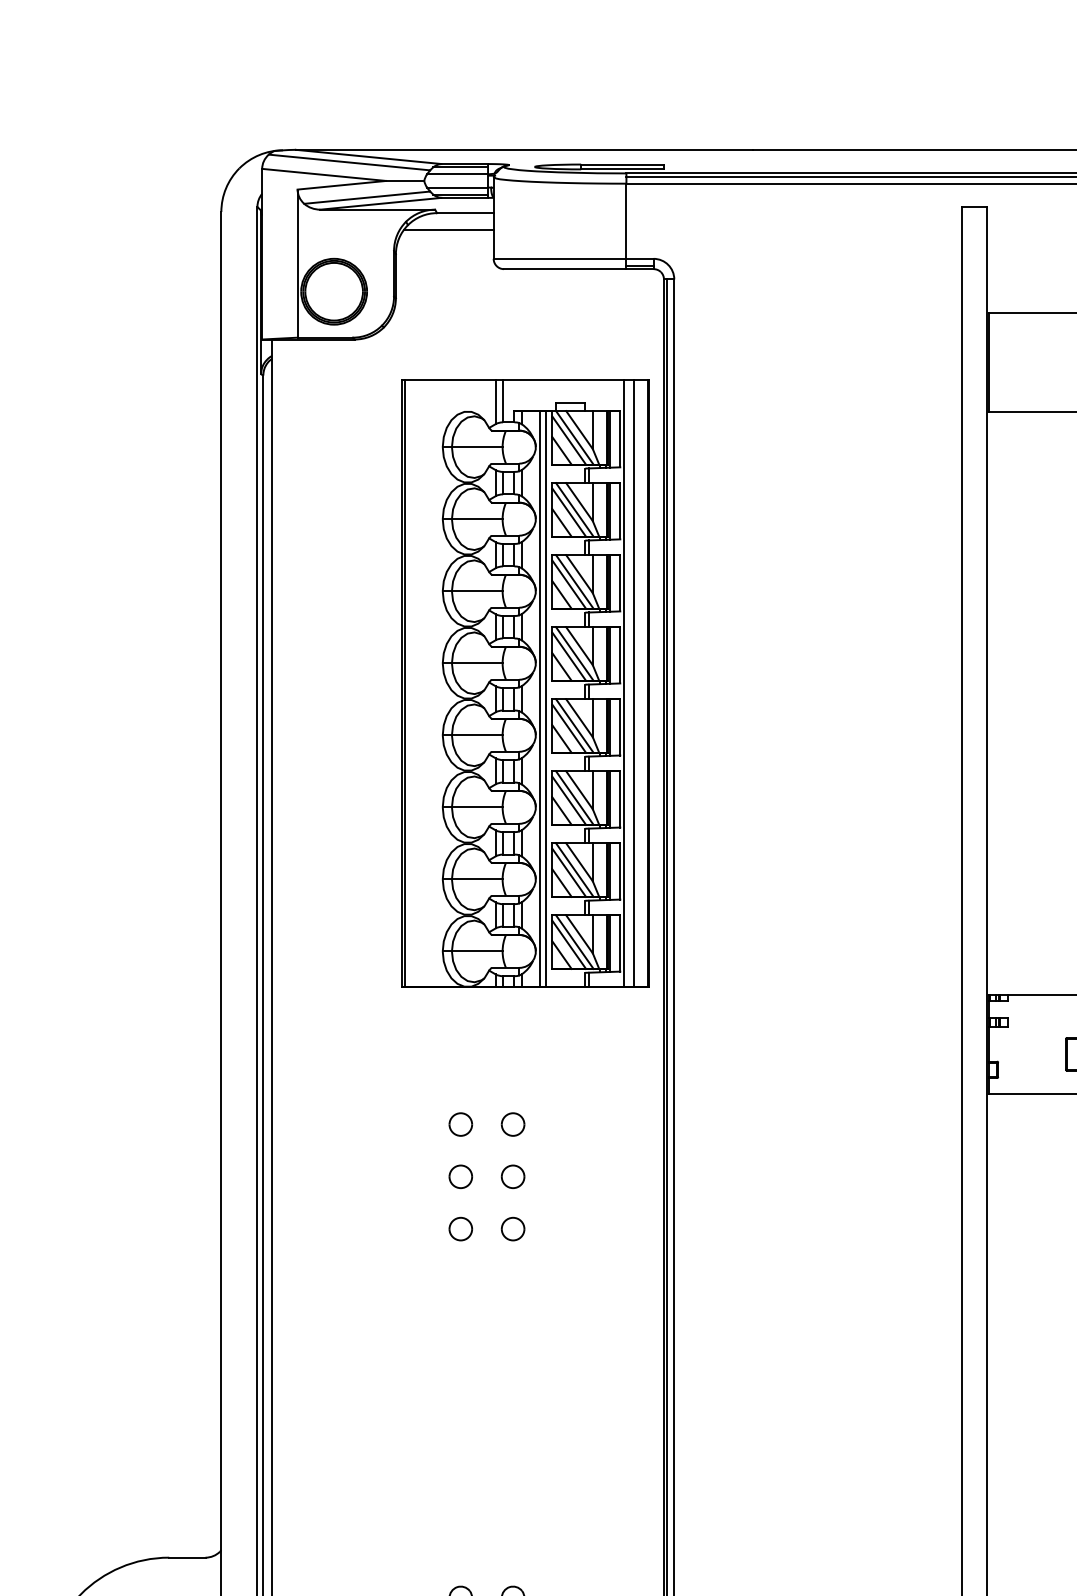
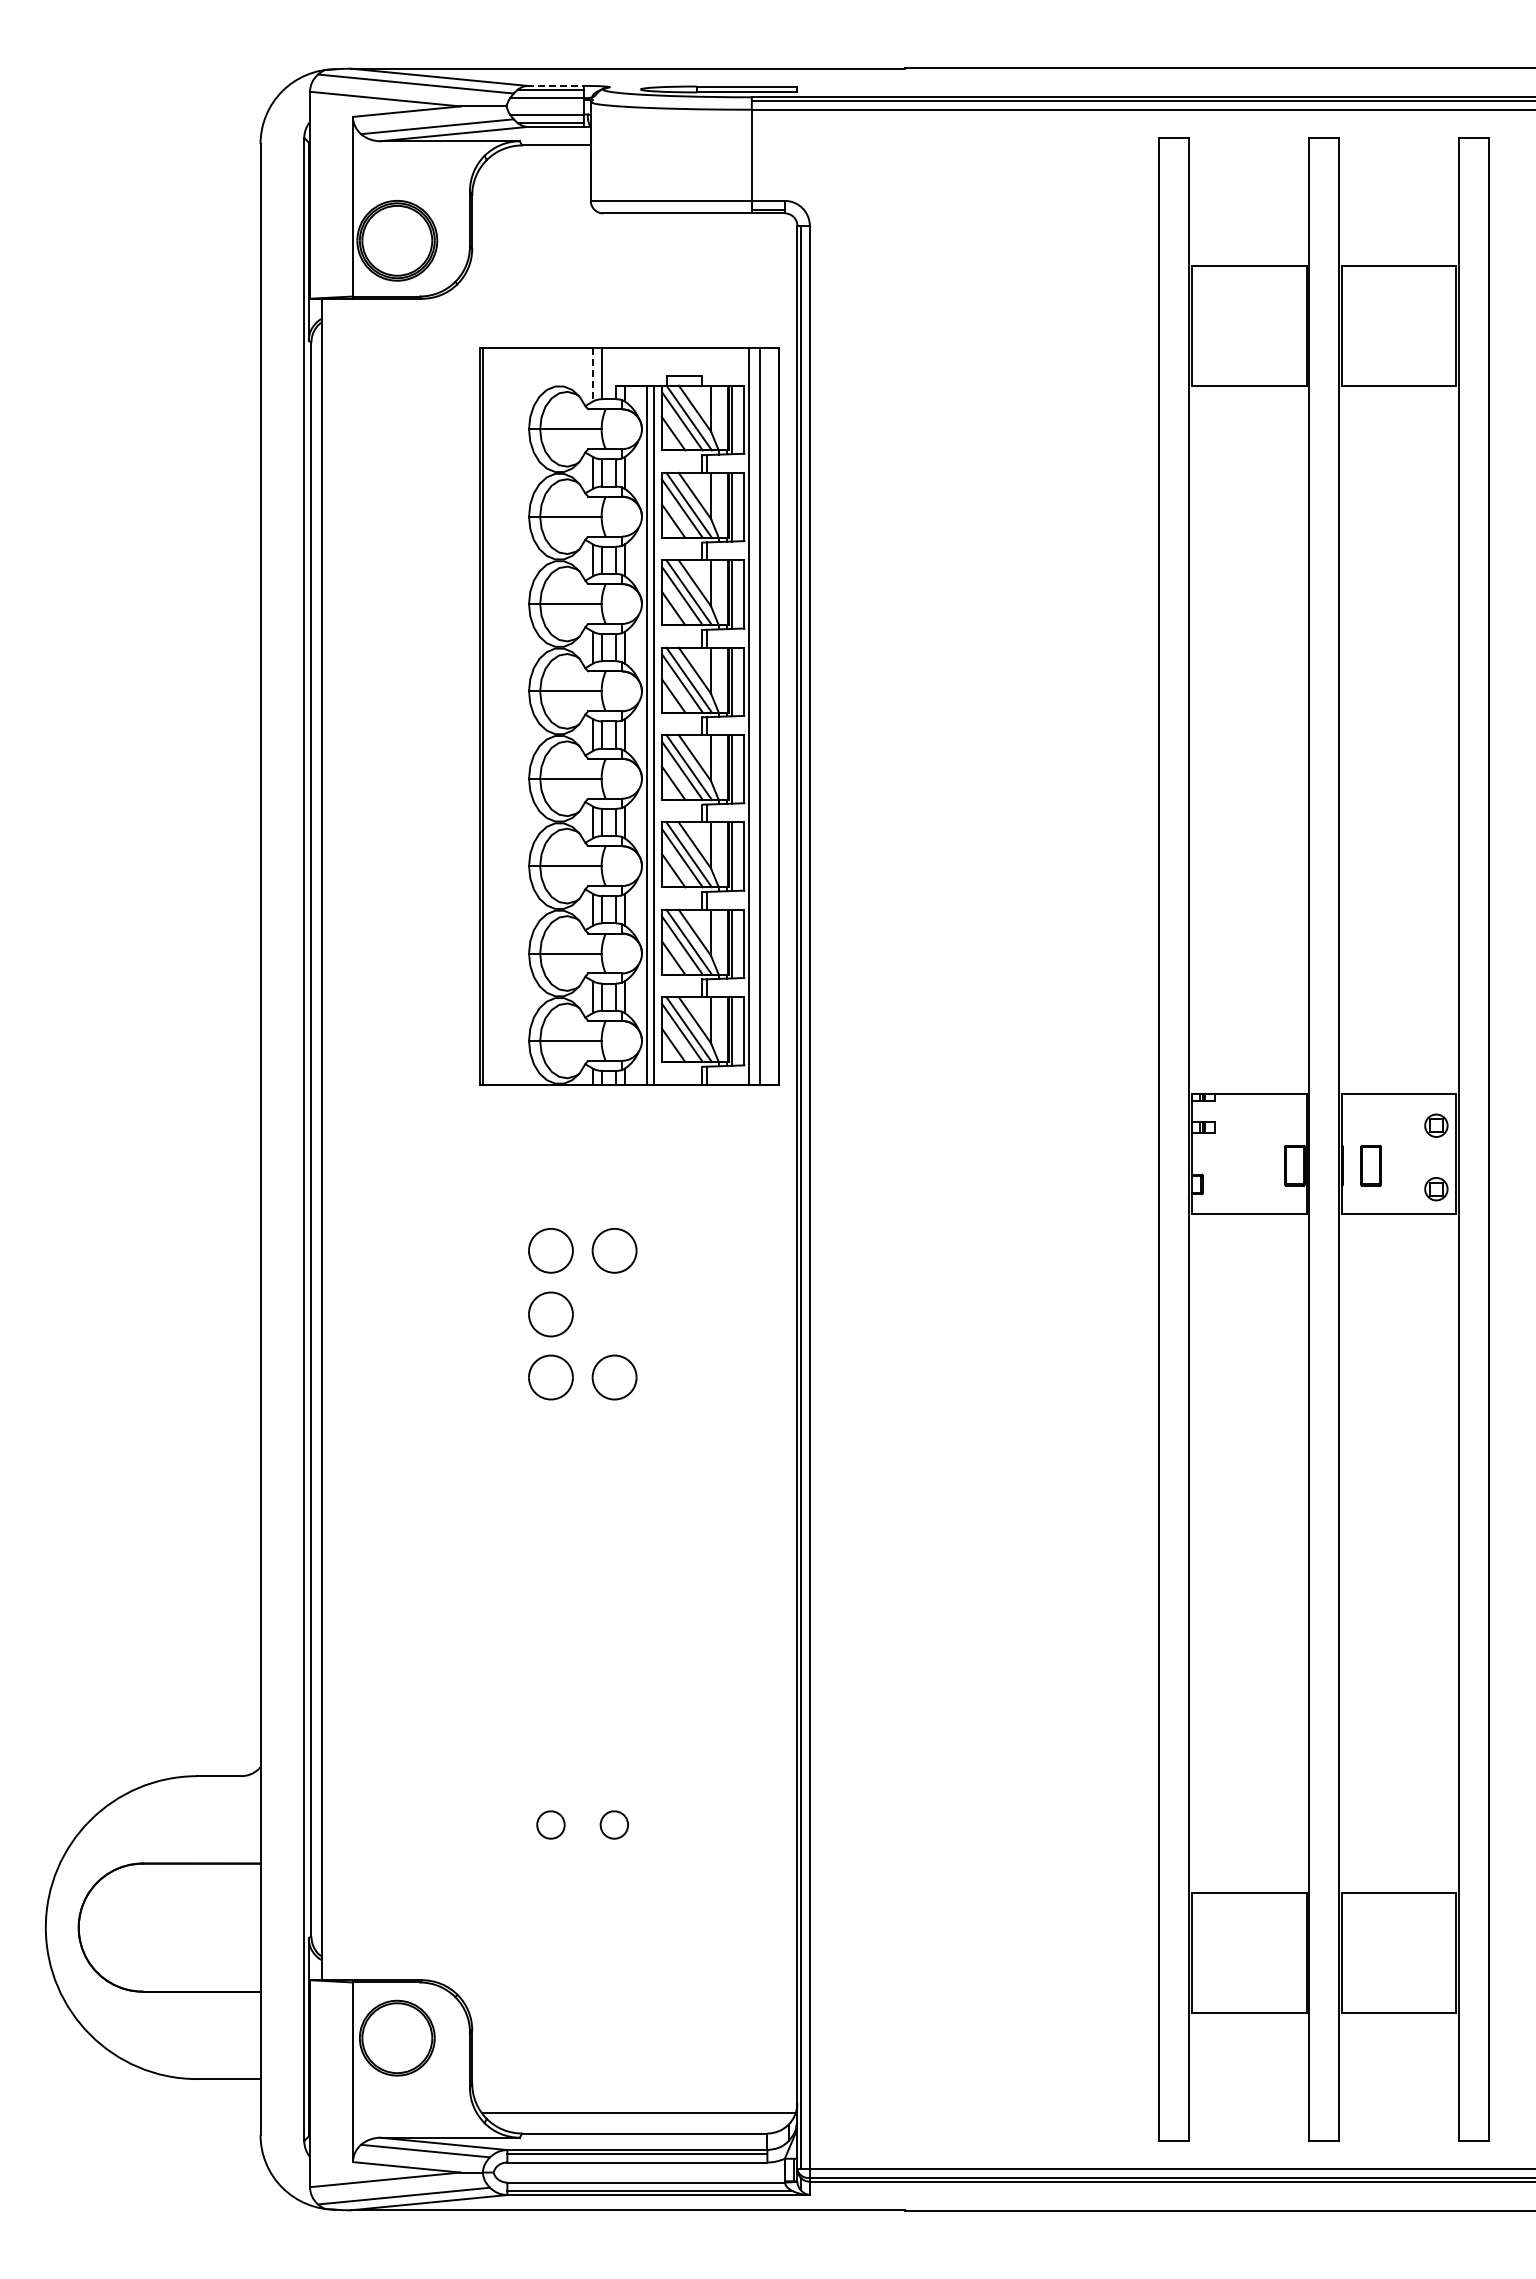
line: (465, 163) -> (556, 85), solid -> dashed
line: (448, 229) -> (535, 165), removed
line: (495, 401) -> (593, 374), solid -> dashed
part: (460, 1124) -> (550, 1250), size x1.6
part: (512, 1124) -> (613, 1250), size x1.6
part: (460, 1176) -> (550, 1313), size x1.6
part: (512, 1176) -> (613, 1313), removed
part: (460, 1228) -> (550, 1377), size x1.6
part: (512, 1228) -> (613, 1377), size x1.6

